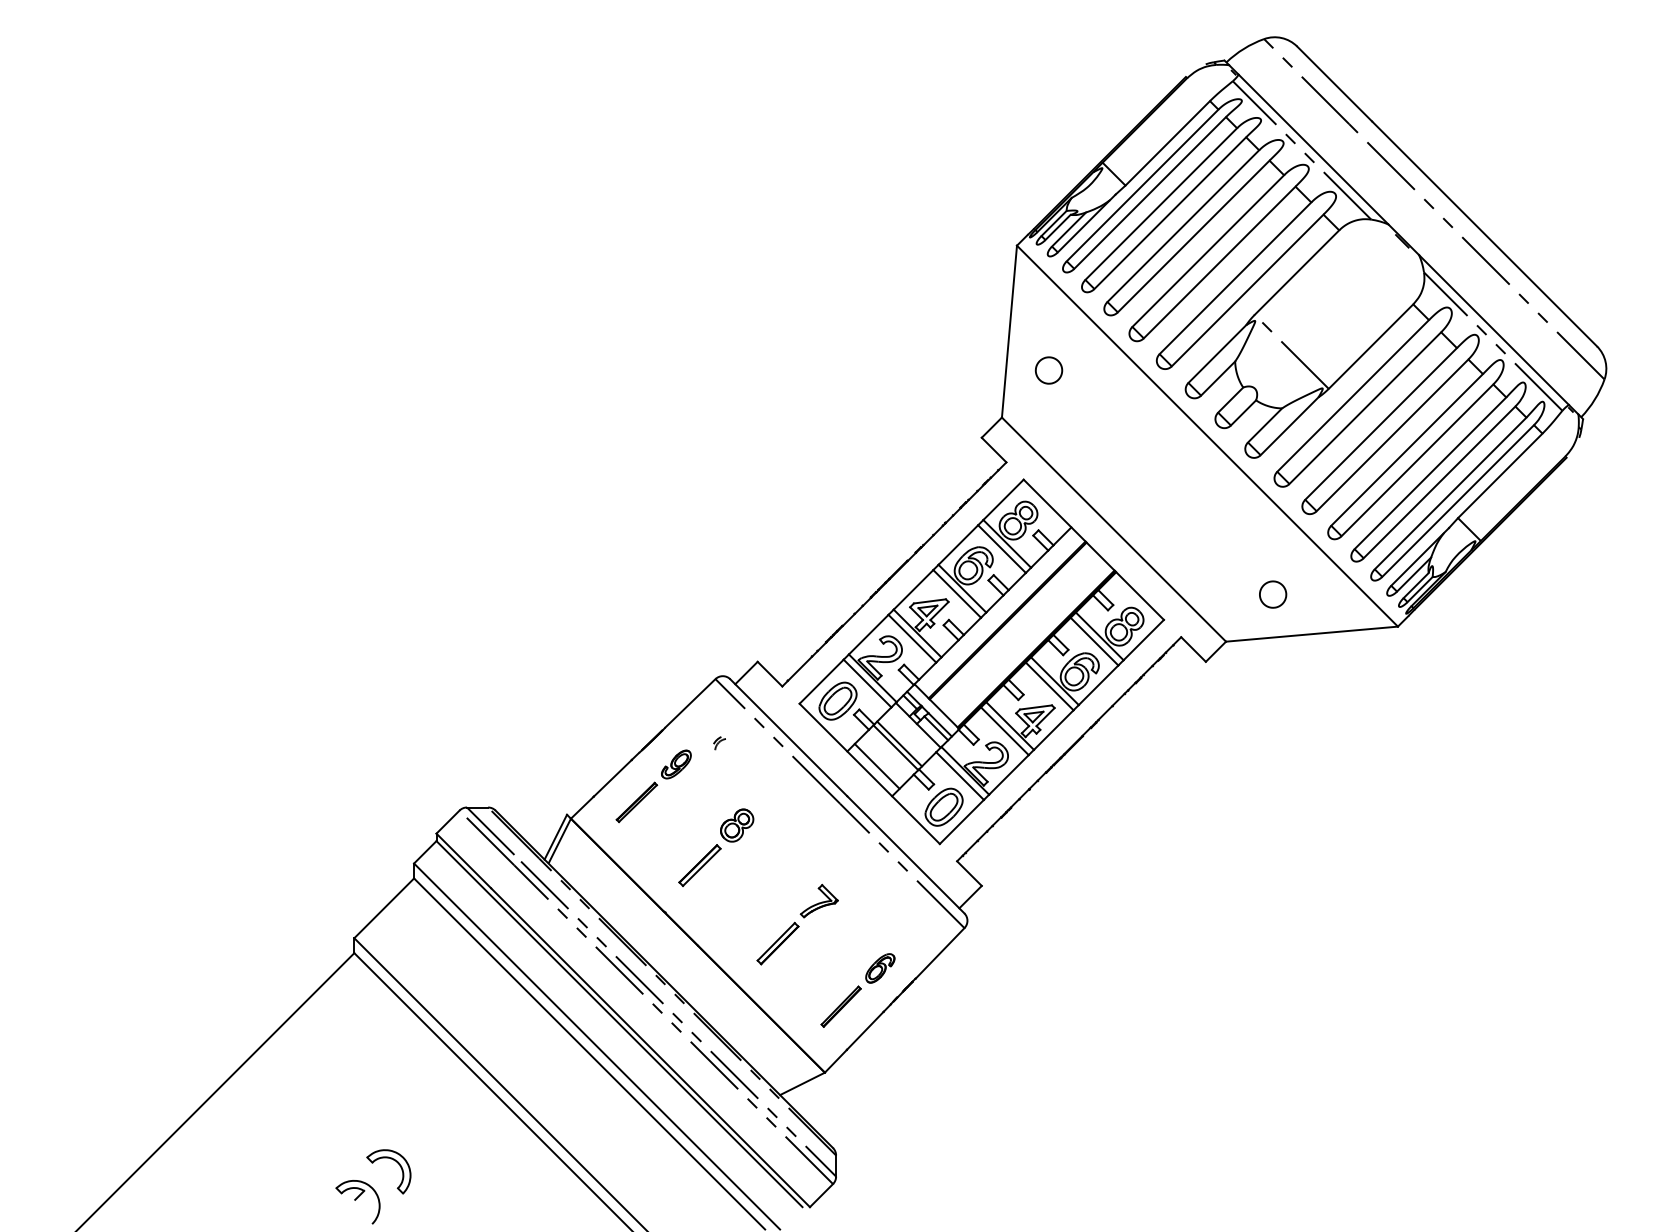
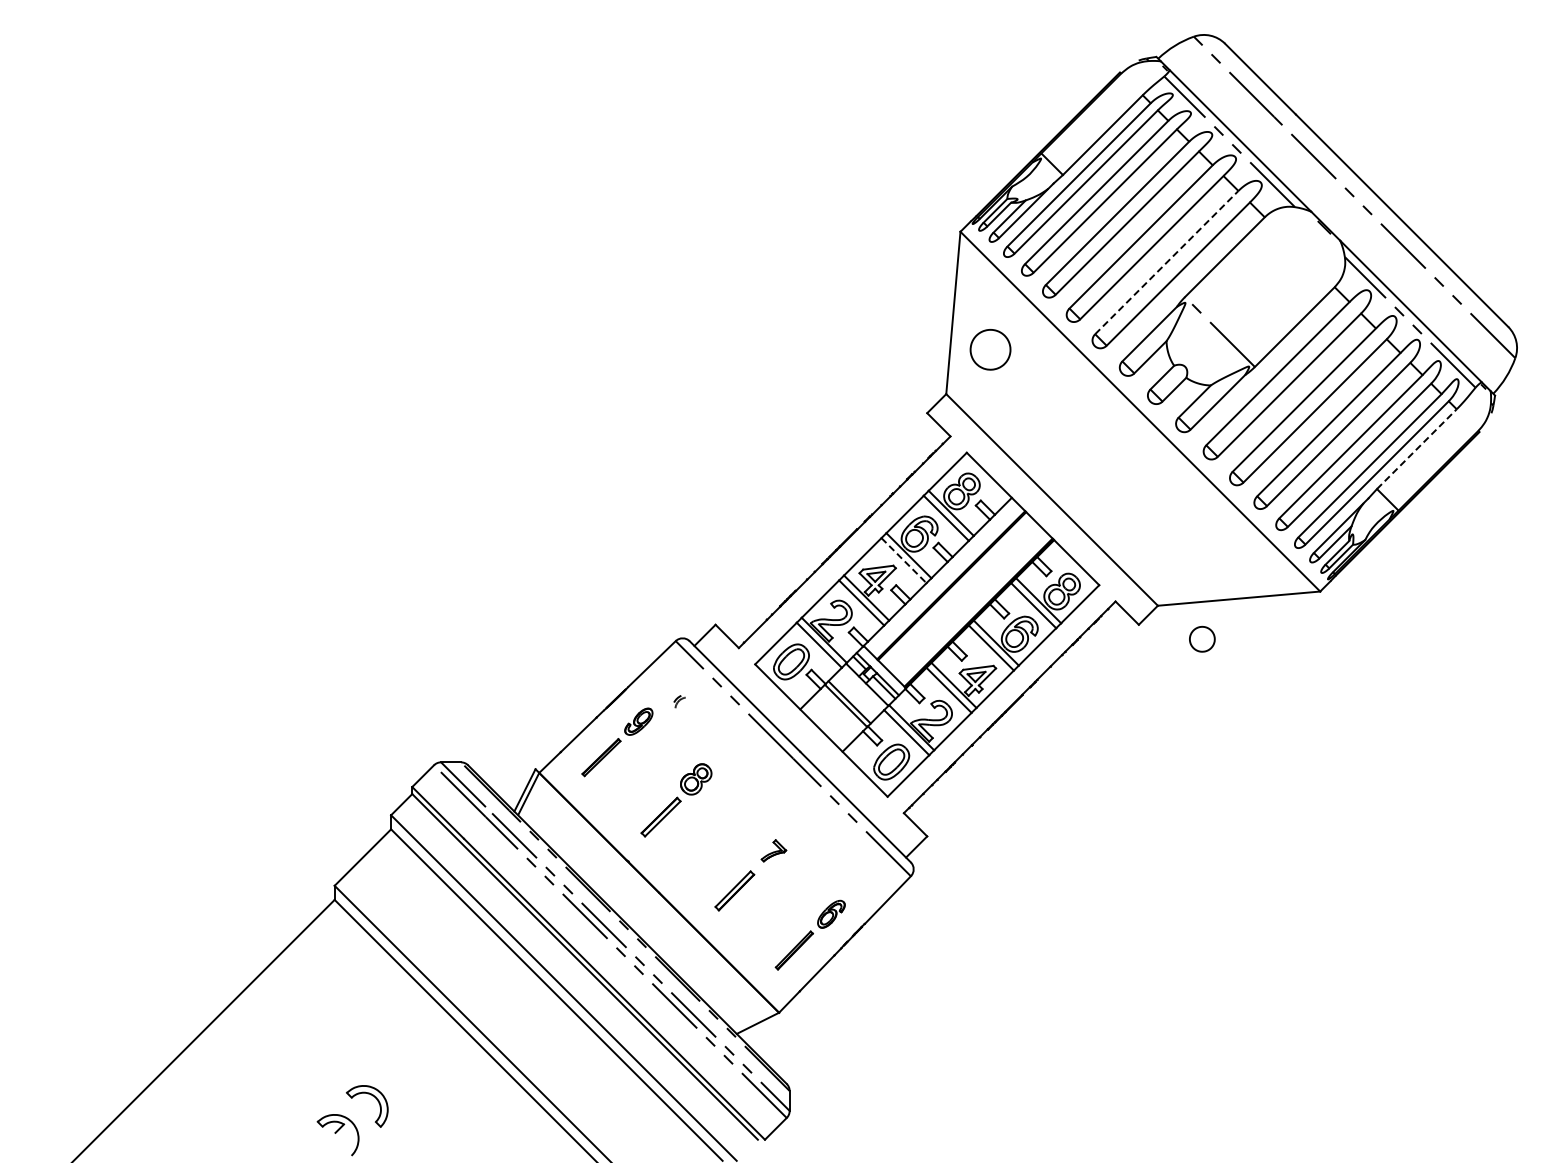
line: (1236, 278) -> (1167, 262), solid -> dashed
part: (1048, 370) -> (990, 349), size x1.6
line: (1500, 475) -> (1417, 448), solid -> dashed
line: (957, 593) -> (904, 560), solid -> dashed
part: (1273, 593) -> (1202, 638), moved
line: (877, 766) -> (828, 723), removed
part: (818, 900) -> (773, 850), size x0.7

